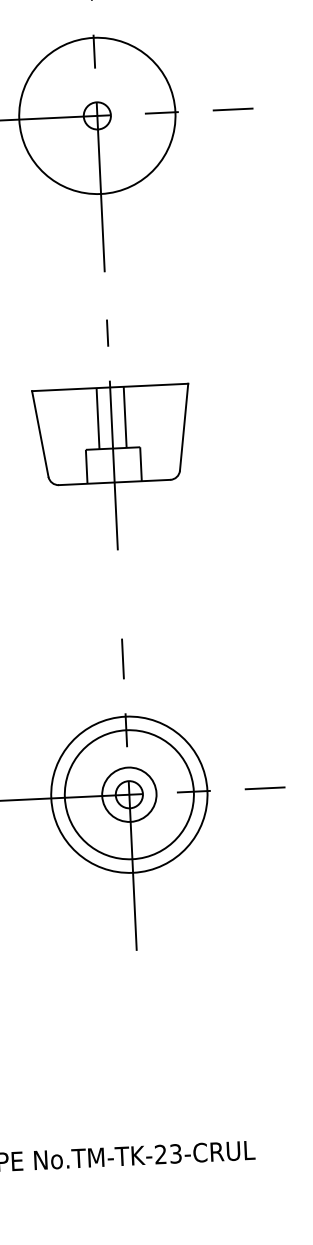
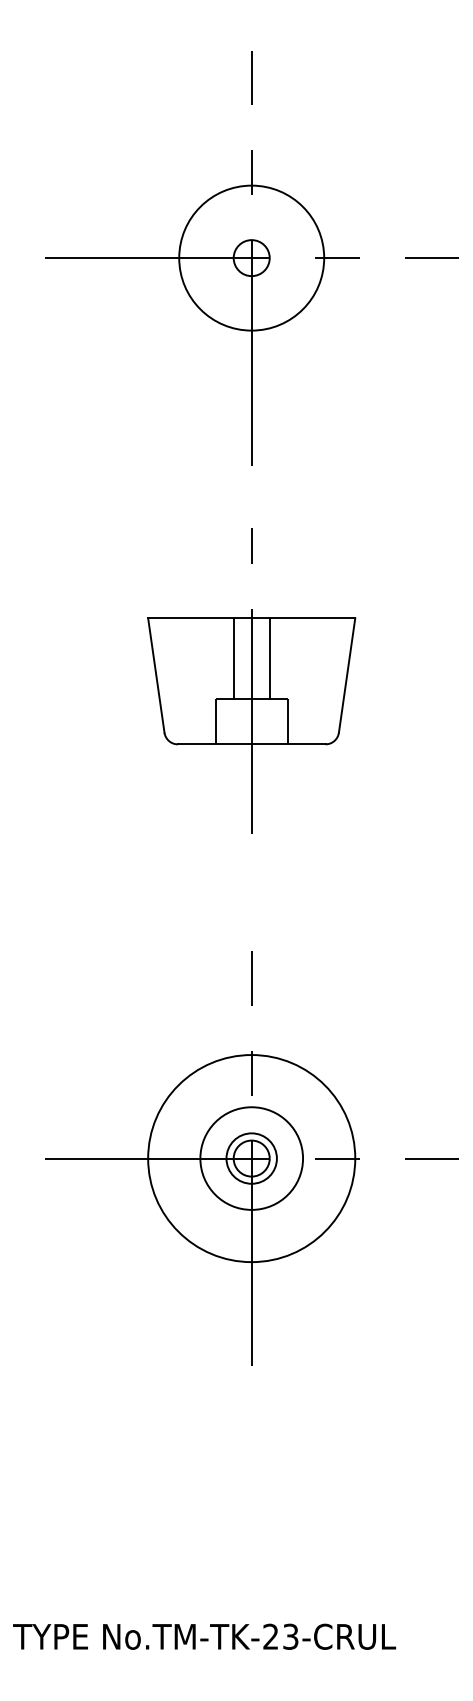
circle: (97, 115) -> (251, 257), size x0.7
circle: (129, 794) -> (251, 1158), size x0.6
circle: (129, 794) -> (251, 1158), size x0.7

